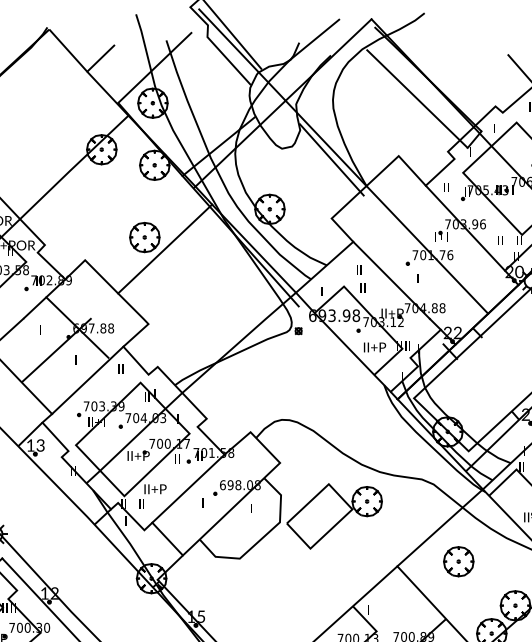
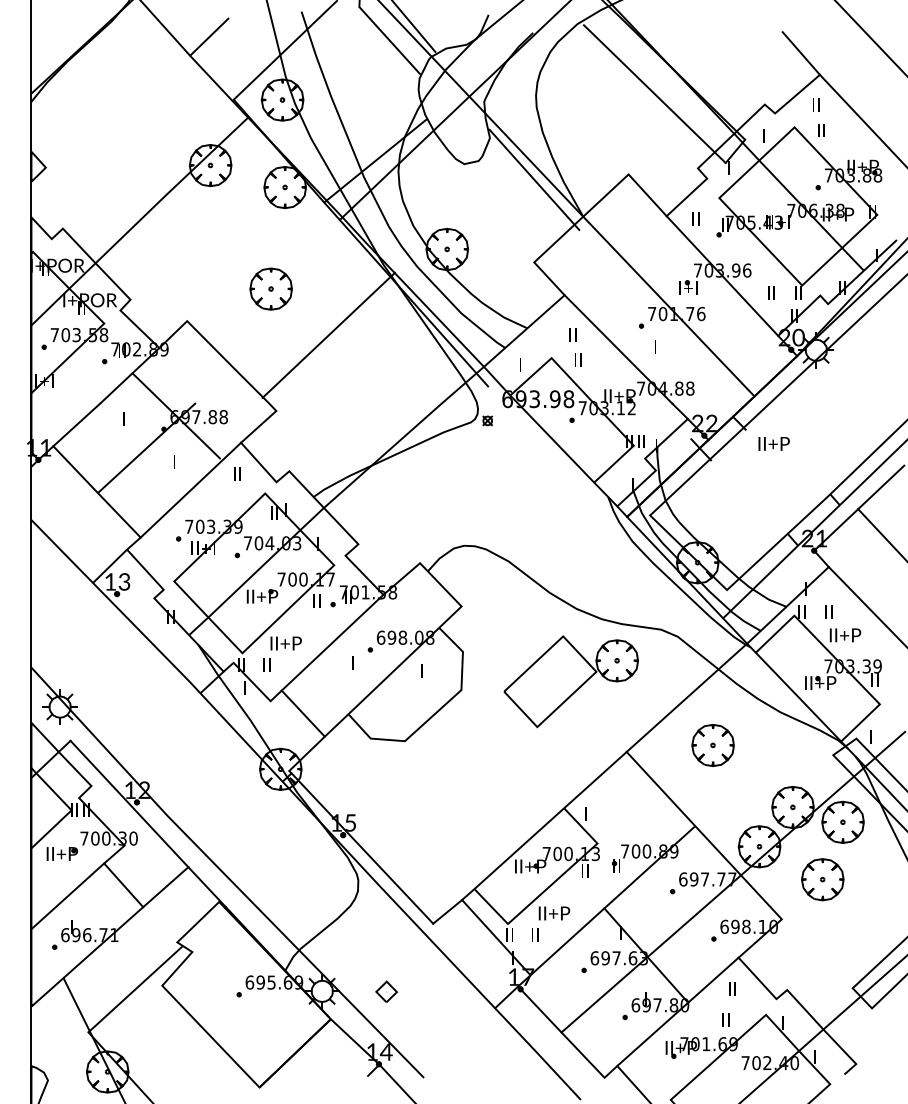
line: (164, 248) -> (328, 334), moved
text: (374, 347) -> (773, 443), moved
part: (334, 516) -> (570, 681), moved

